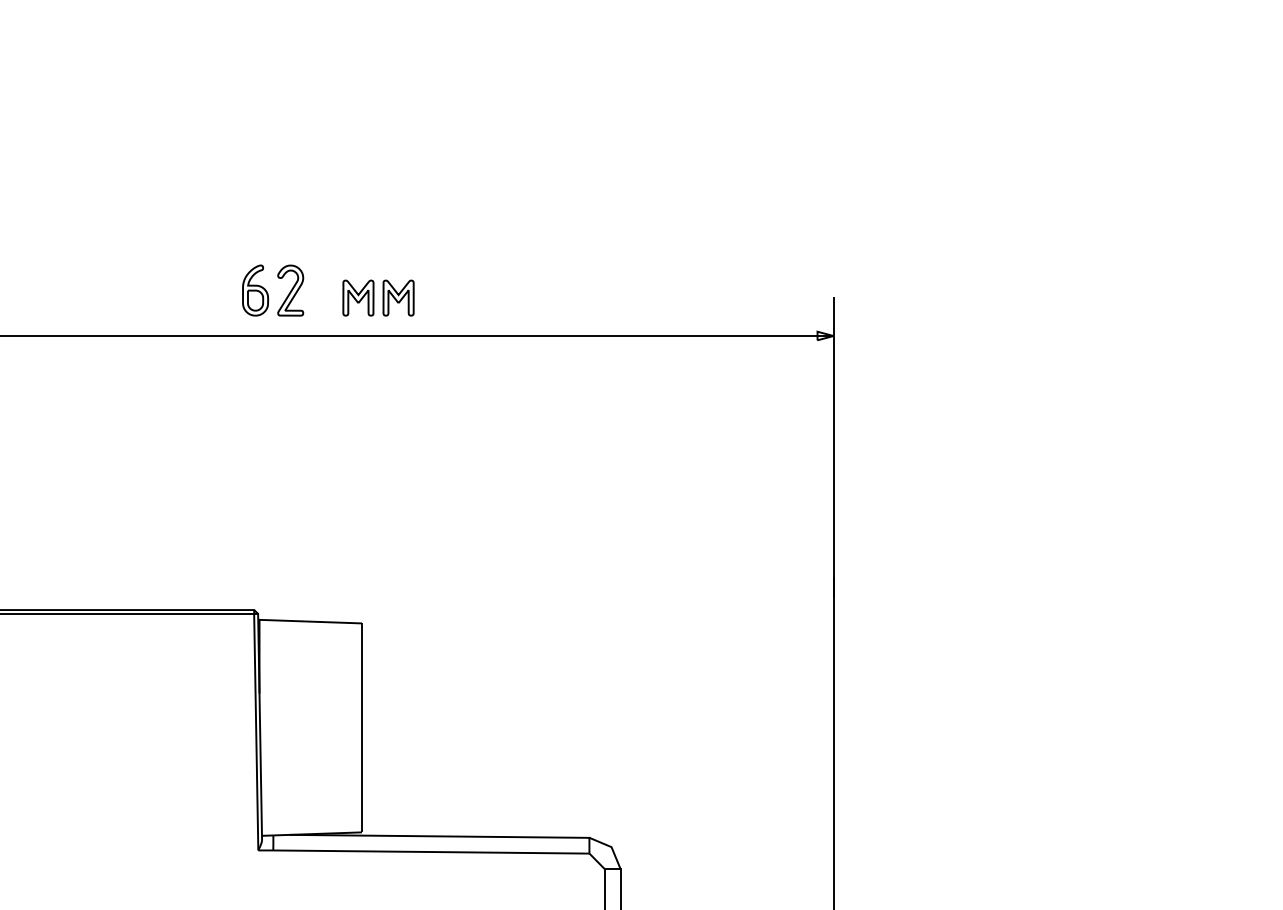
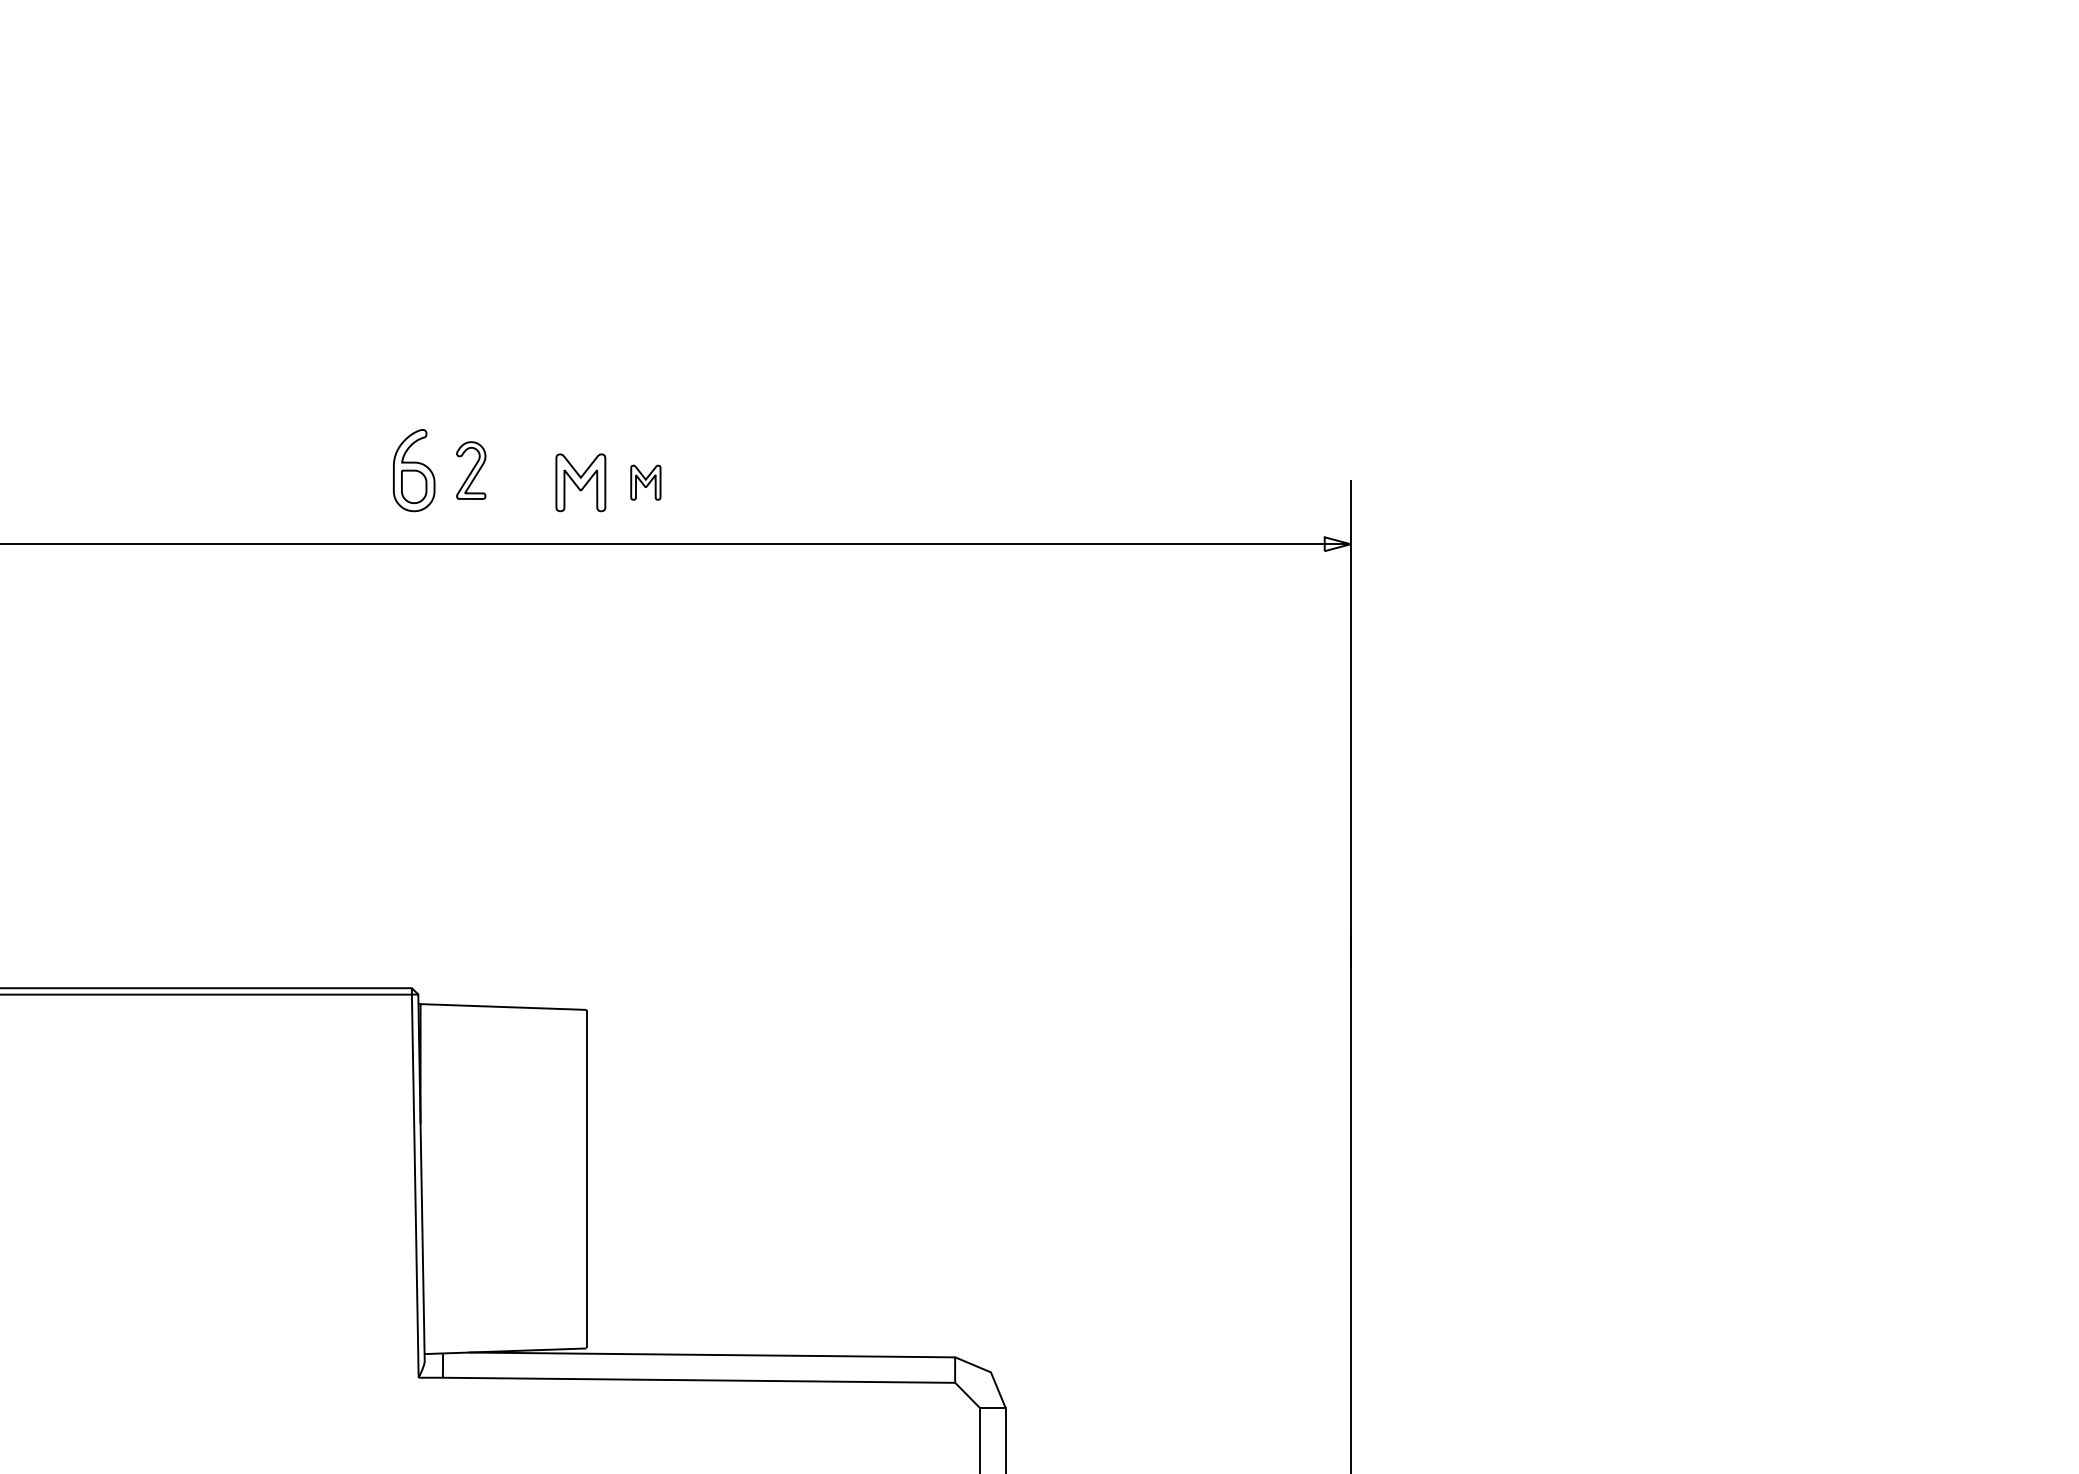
part: (290, 290) -> (470, 470), size x0.7
part: (398, 297) -> (645, 481), size x0.6

